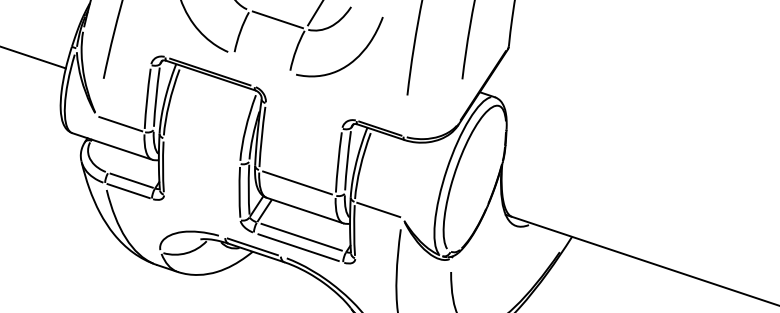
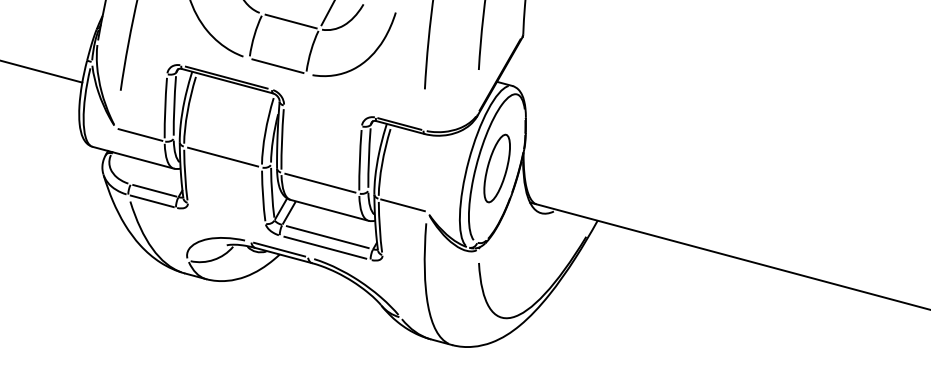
line: (261, 63) -> (277, 66), added
line: (202, 150) -> (223, 156), added
part: (474, 178) -> (496, 168), added

